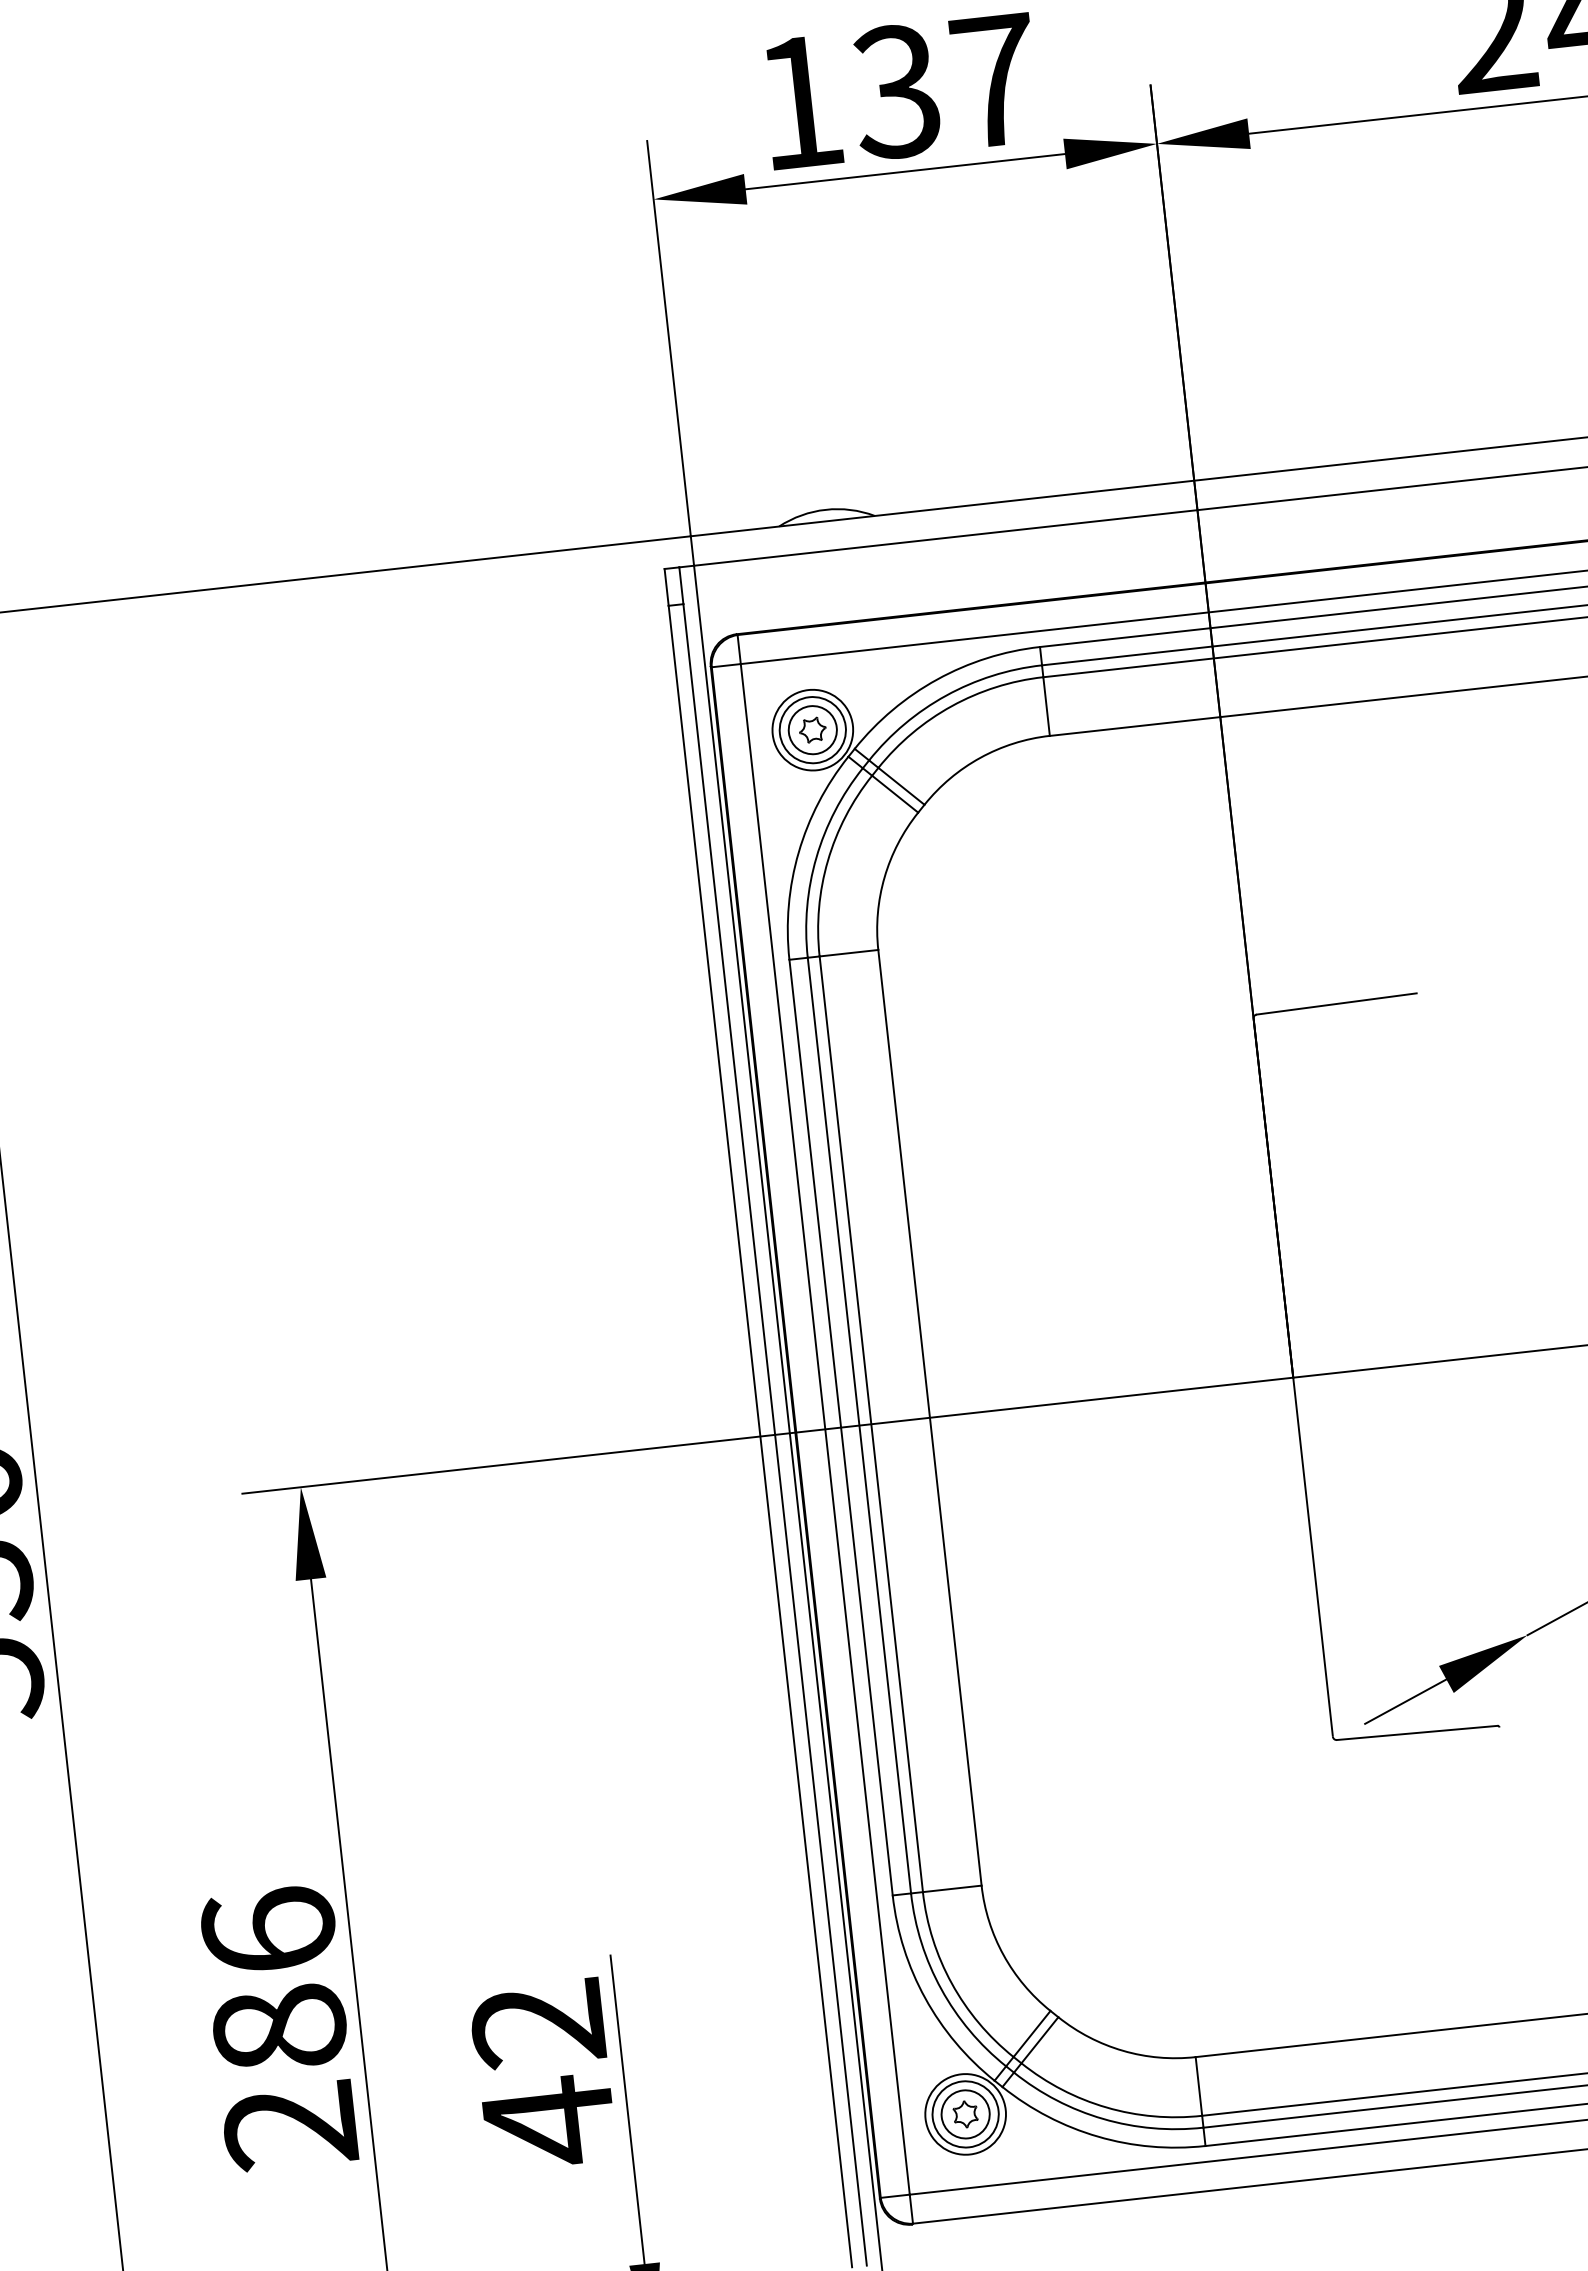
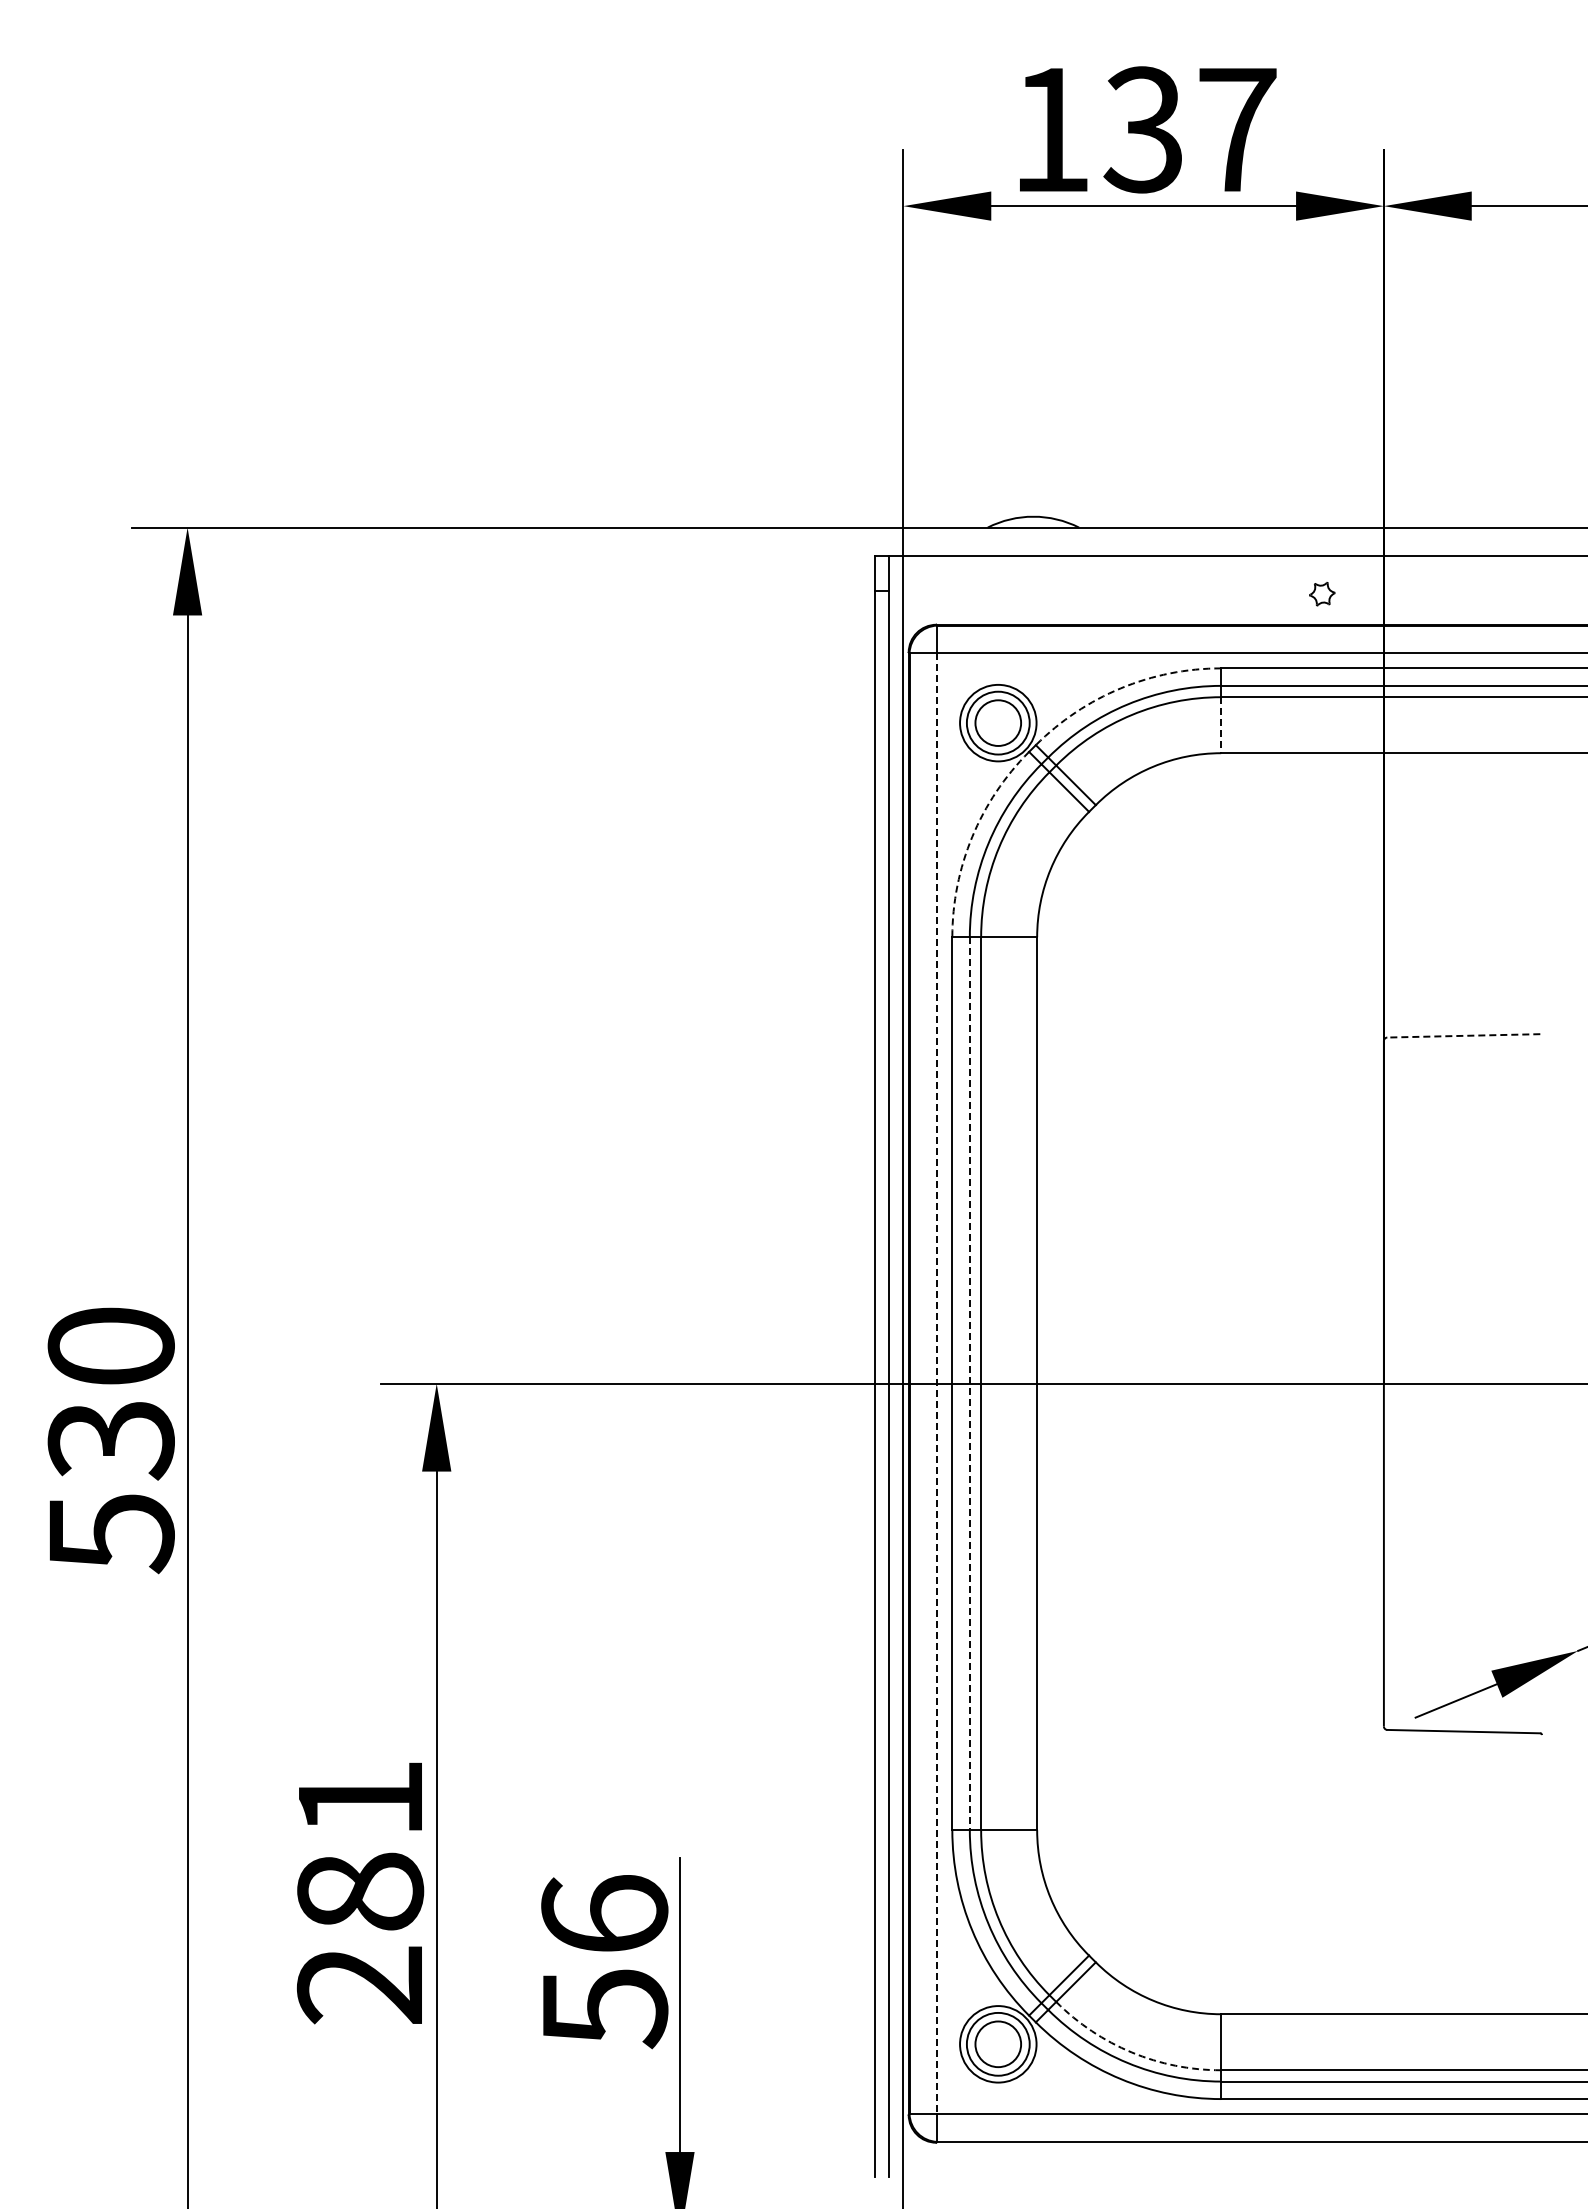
arc: (936, 679) -> (1120, 688), solid -> dashed
line: (1046, 706) -> (1221, 725), solid -> dashed
part: (813, 730) -> (1322, 594), moved
arc: (798, 851) -> (972, 836), solid -> dashed
line: (1336, 1003) -> (1463, 1035), solid -> dashed
line: (859, 1425) -> (969, 1383), solid -> dashed
line: (825, 1430) -> (937, 1384), solid -> dashed
text: (268, 1929) -> (360, 1797), 286 -> 281
text: (543, 2074) -> (604, 1962), 42 -> 56
arc: (1106, 2107) -> (1131, 2052), solid -> dashed
part: (964, 2114) -> (997, 2044), removed

